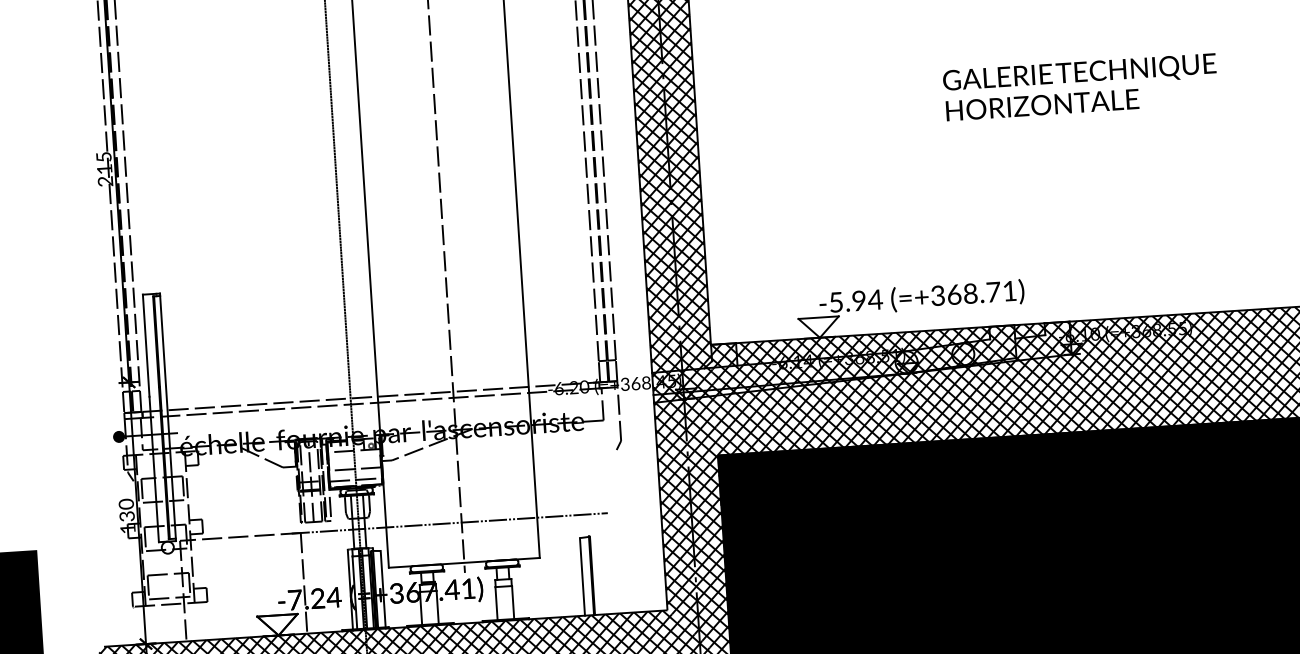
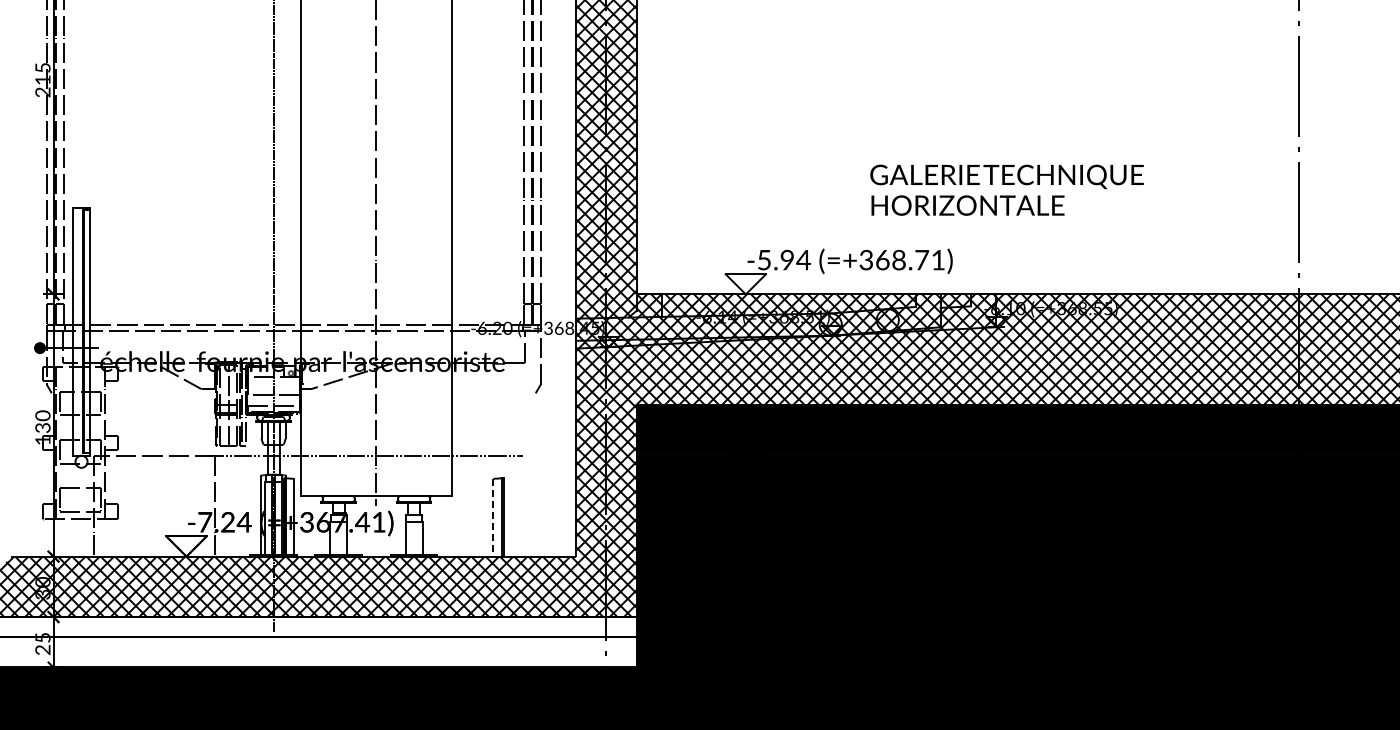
text: (1079, 86) -> (1006, 189), moved
line: (582, 576) -> (493, 517), solid -> dashed

